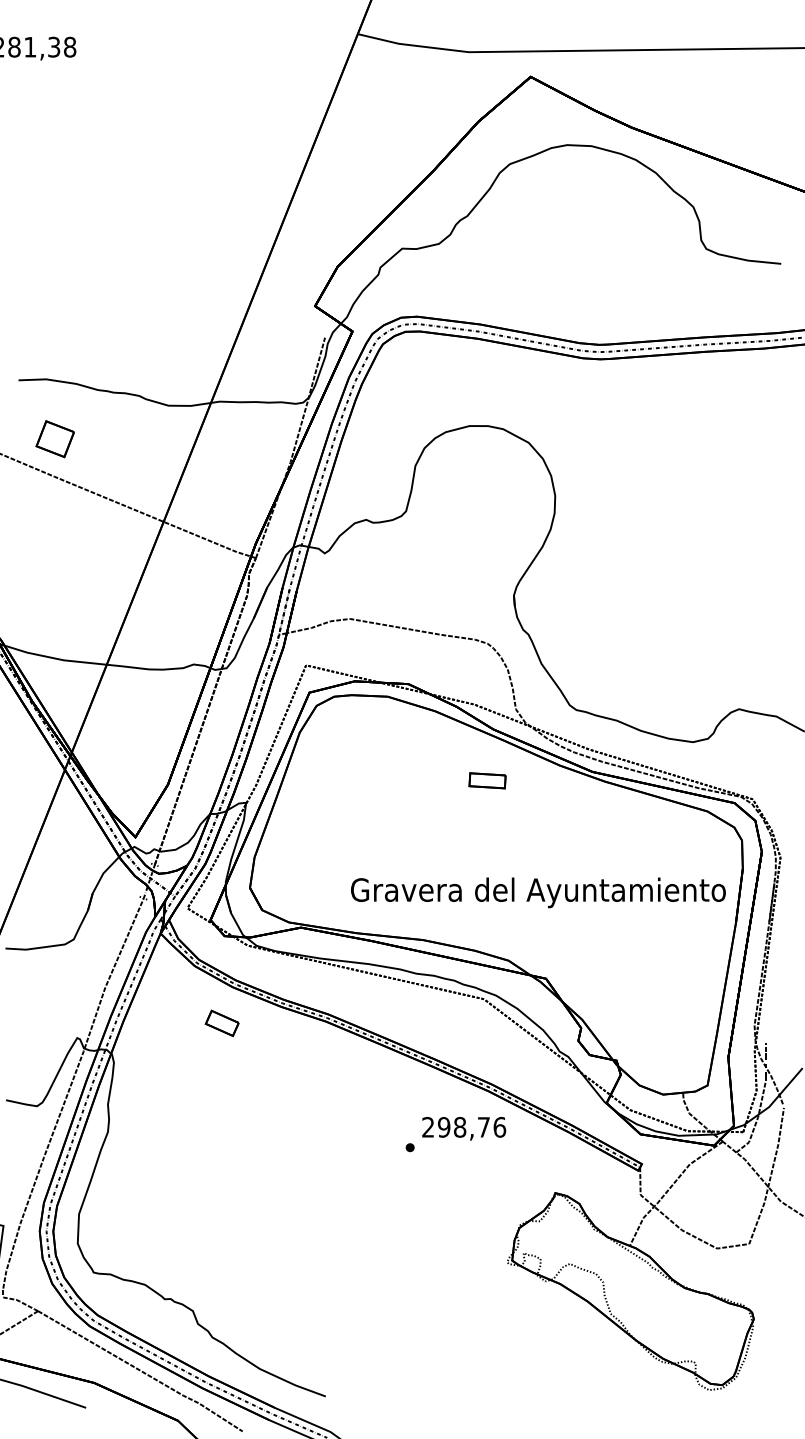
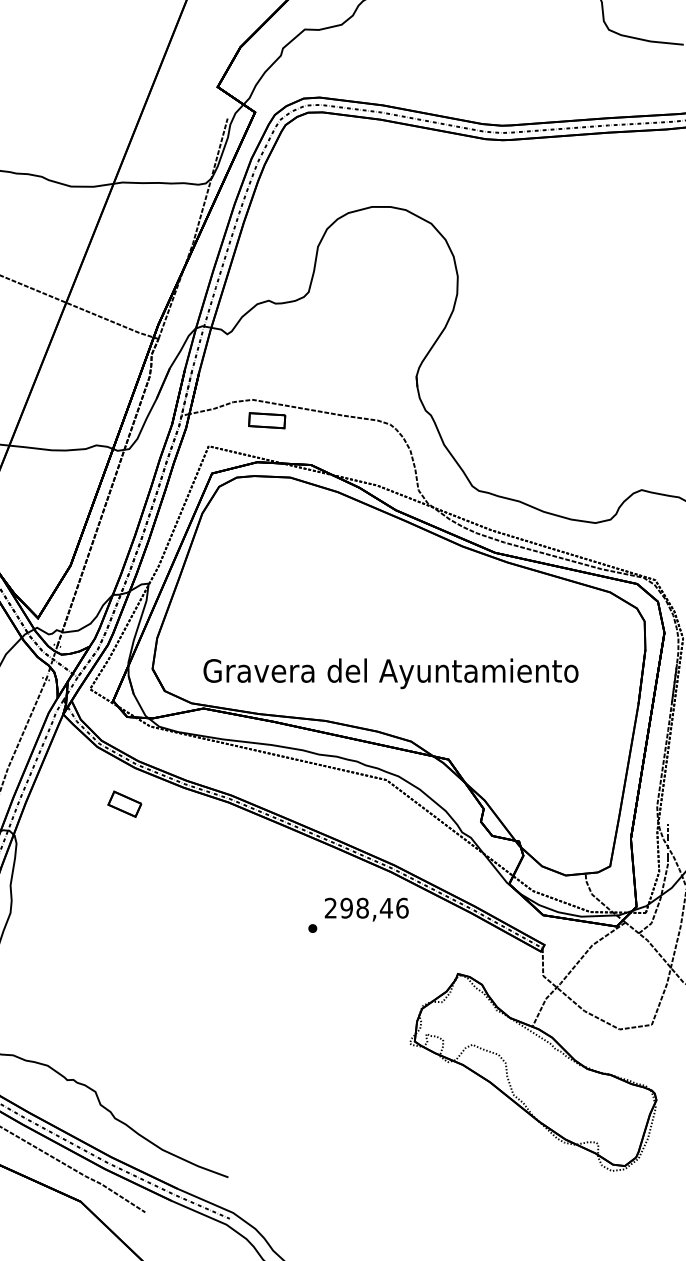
part: (487, 780) -> (267, 420), moved
text: (538, 892) -> (391, 673), moved
text: (483, 1127) -> (386, 908), 298,76 -> 298,46

